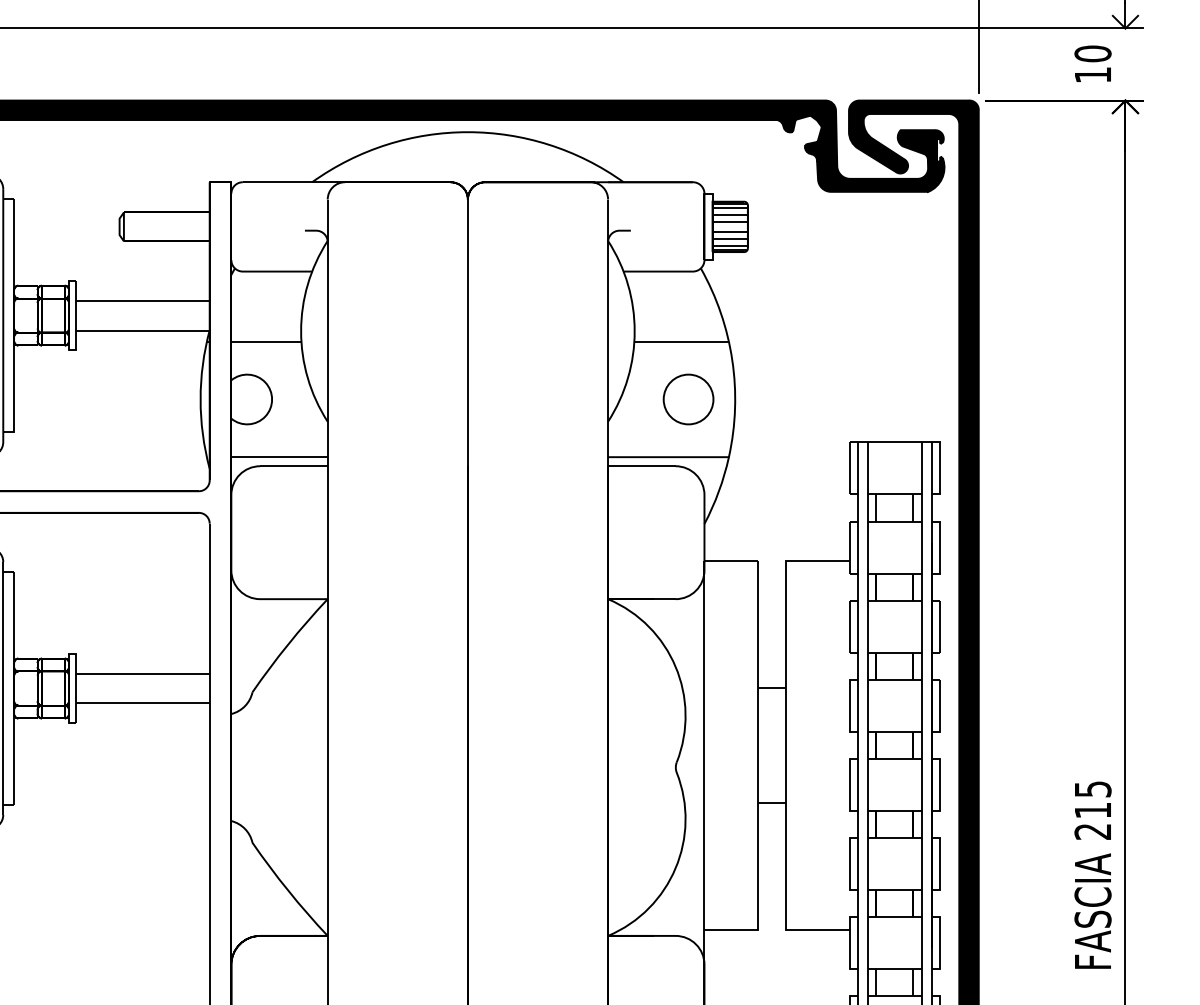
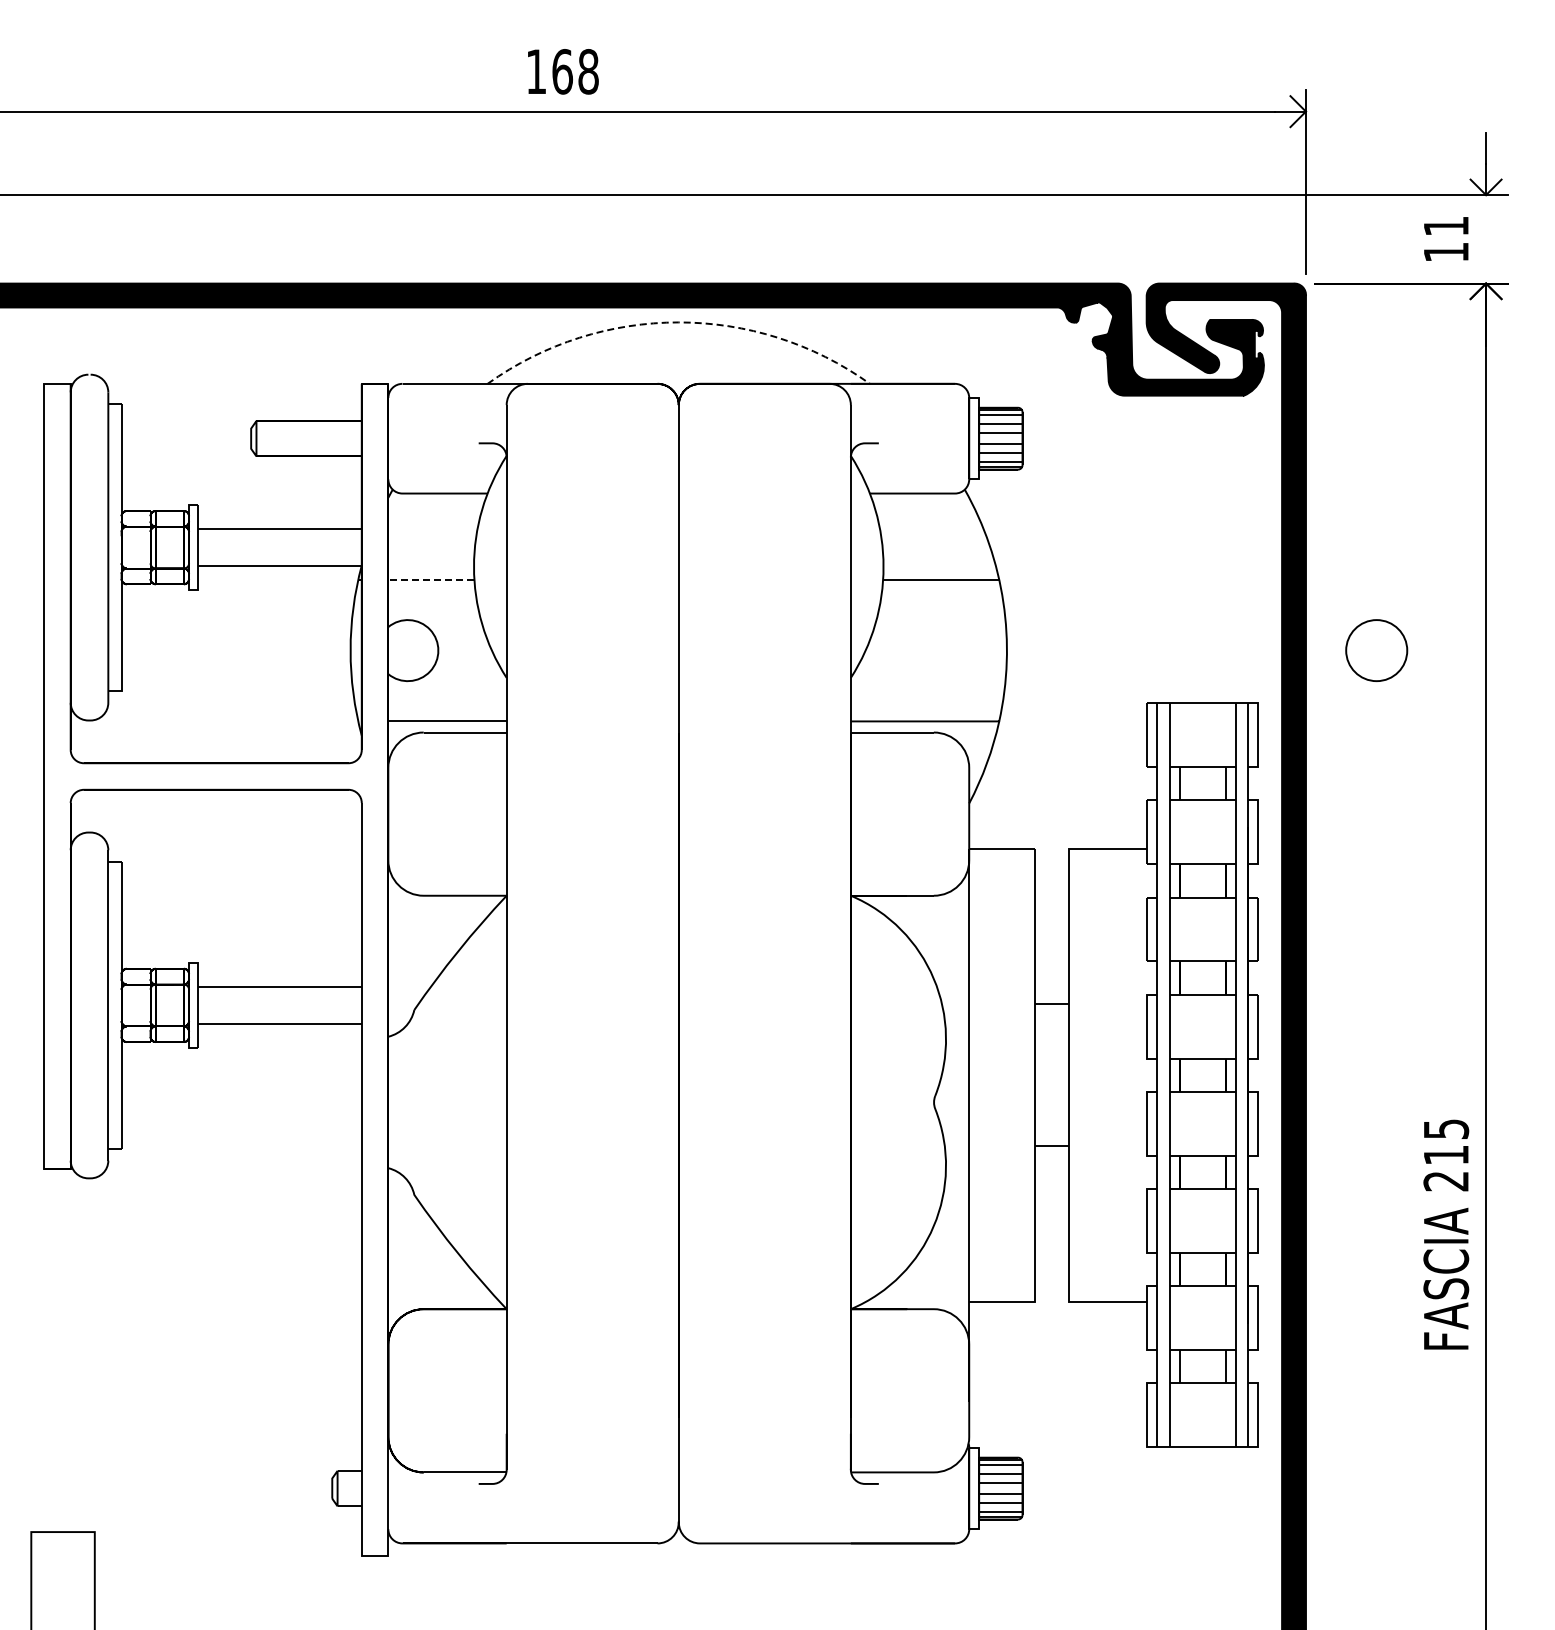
text: (1093, 54) -> (1446, 226), 10 -> 11
line: (467, 132) -> (678, 322), solid -> dashed
line: (265, 341) -> (430, 579), solid -> dashed
circle: (688, 399) -> (1376, 650), moved

